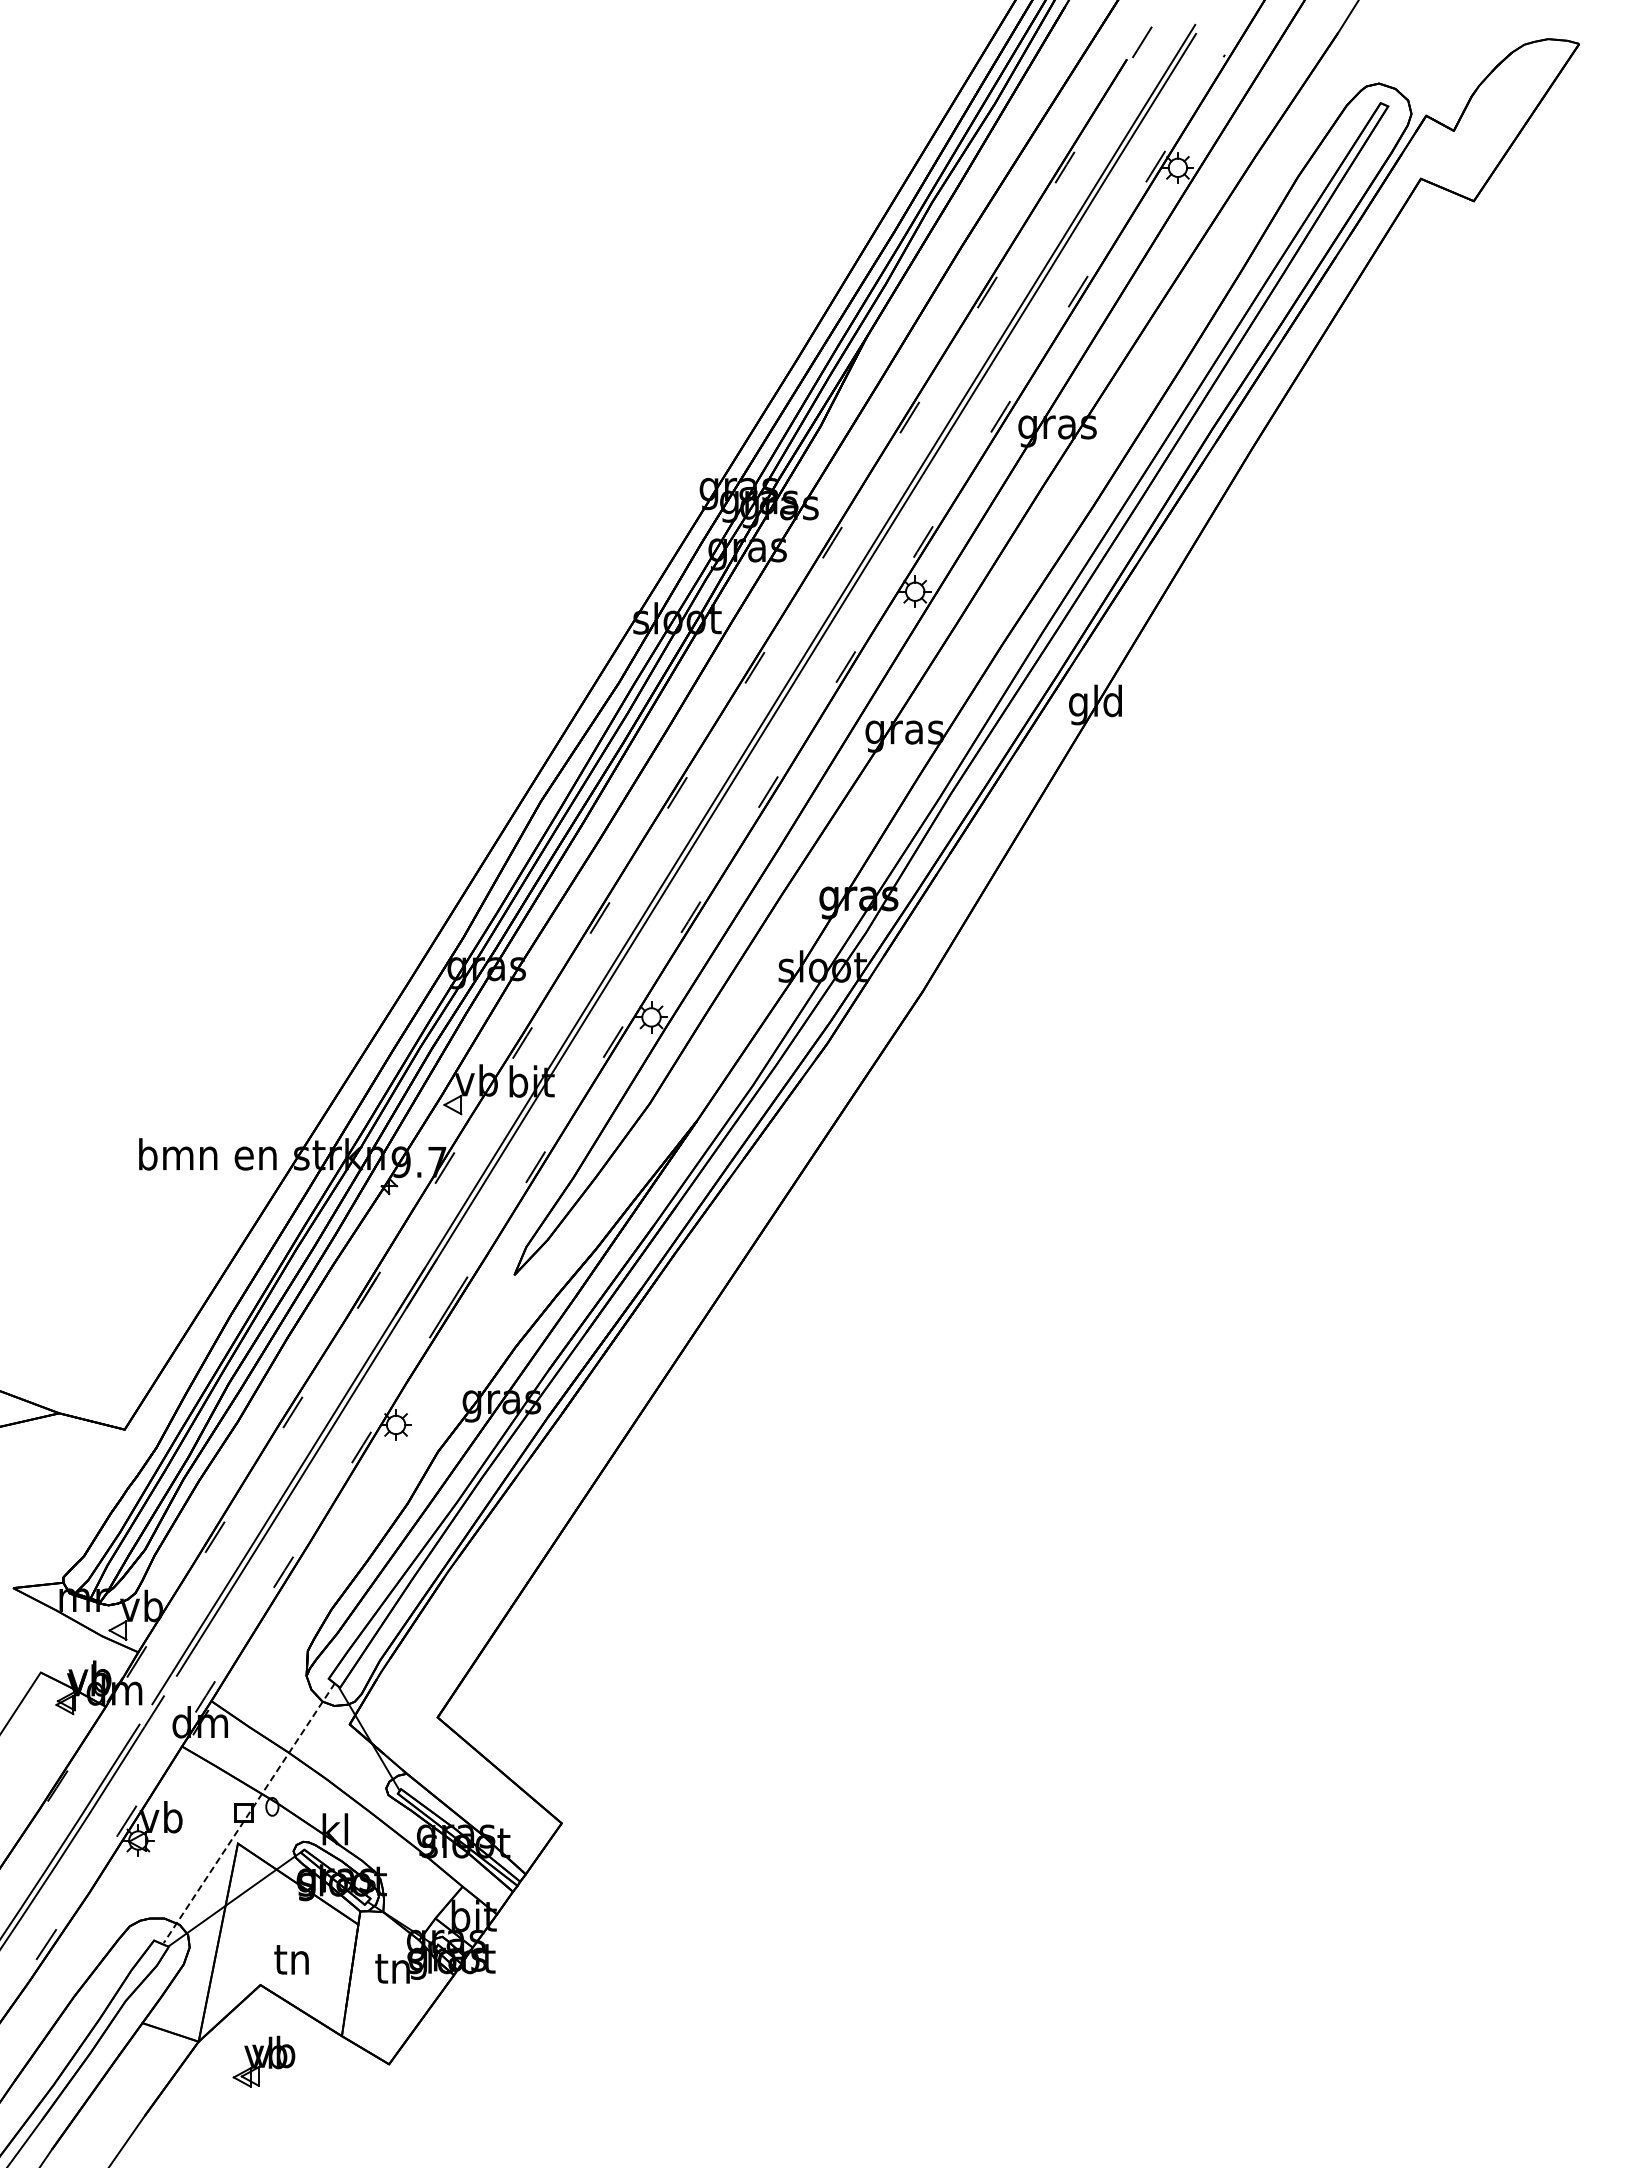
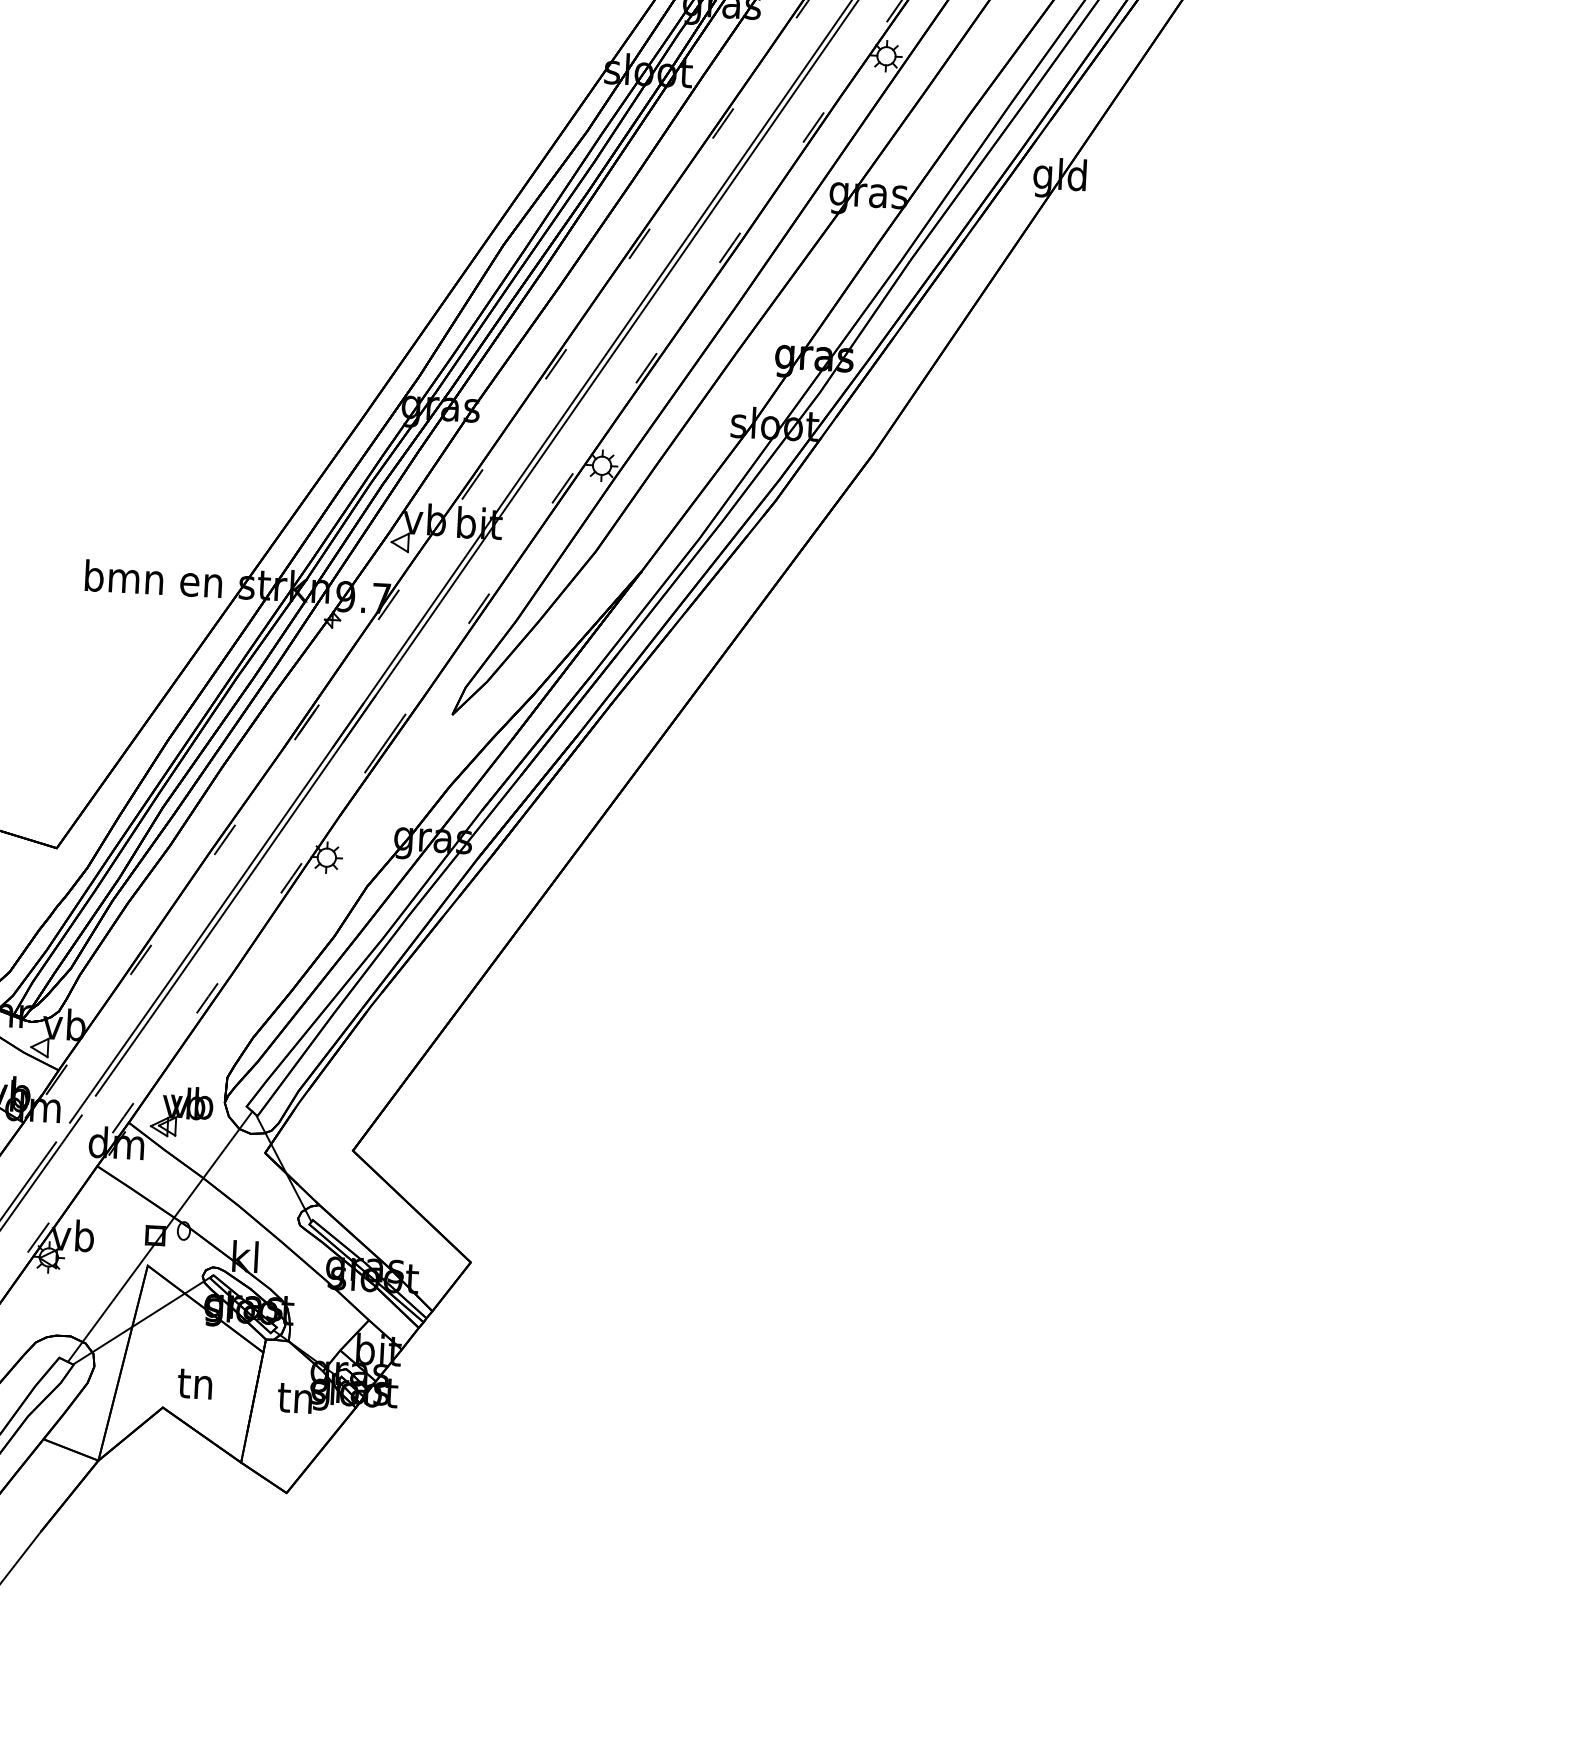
line: (249, 1813) -> (160, 1236), dashed -> solid
part: (263, 2061) -> (181, 1111), moved

